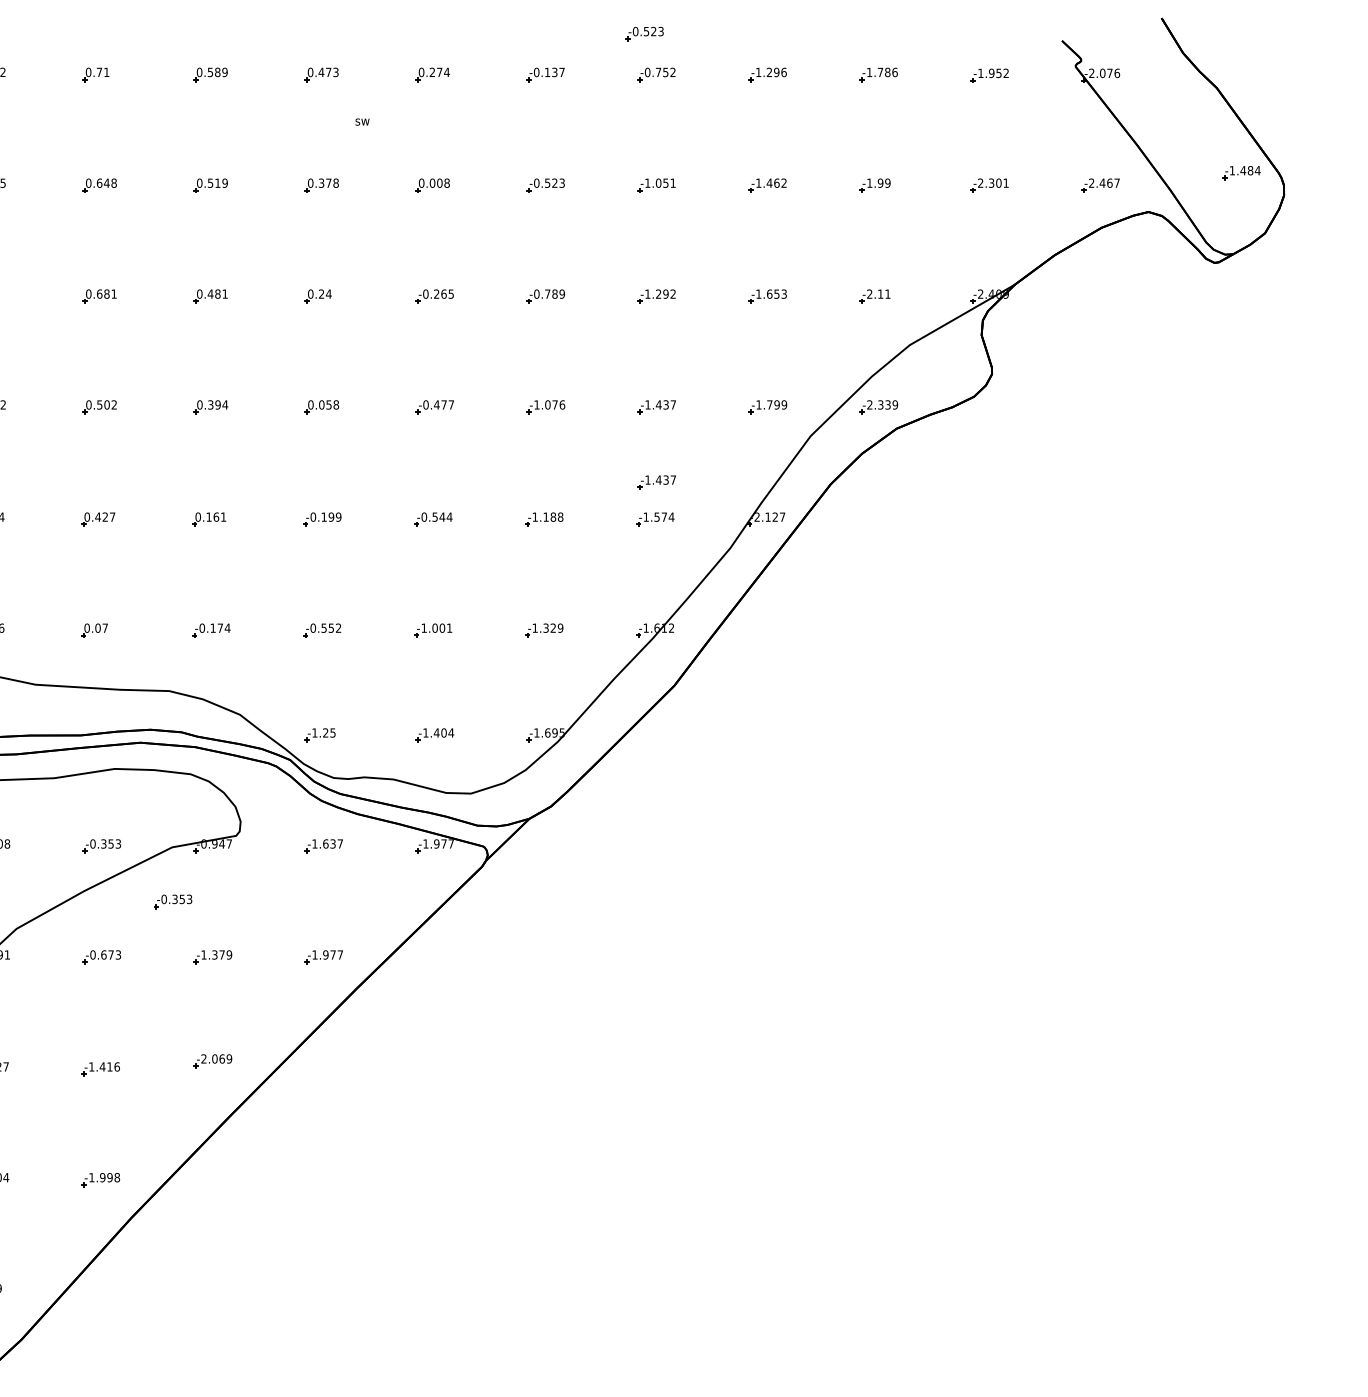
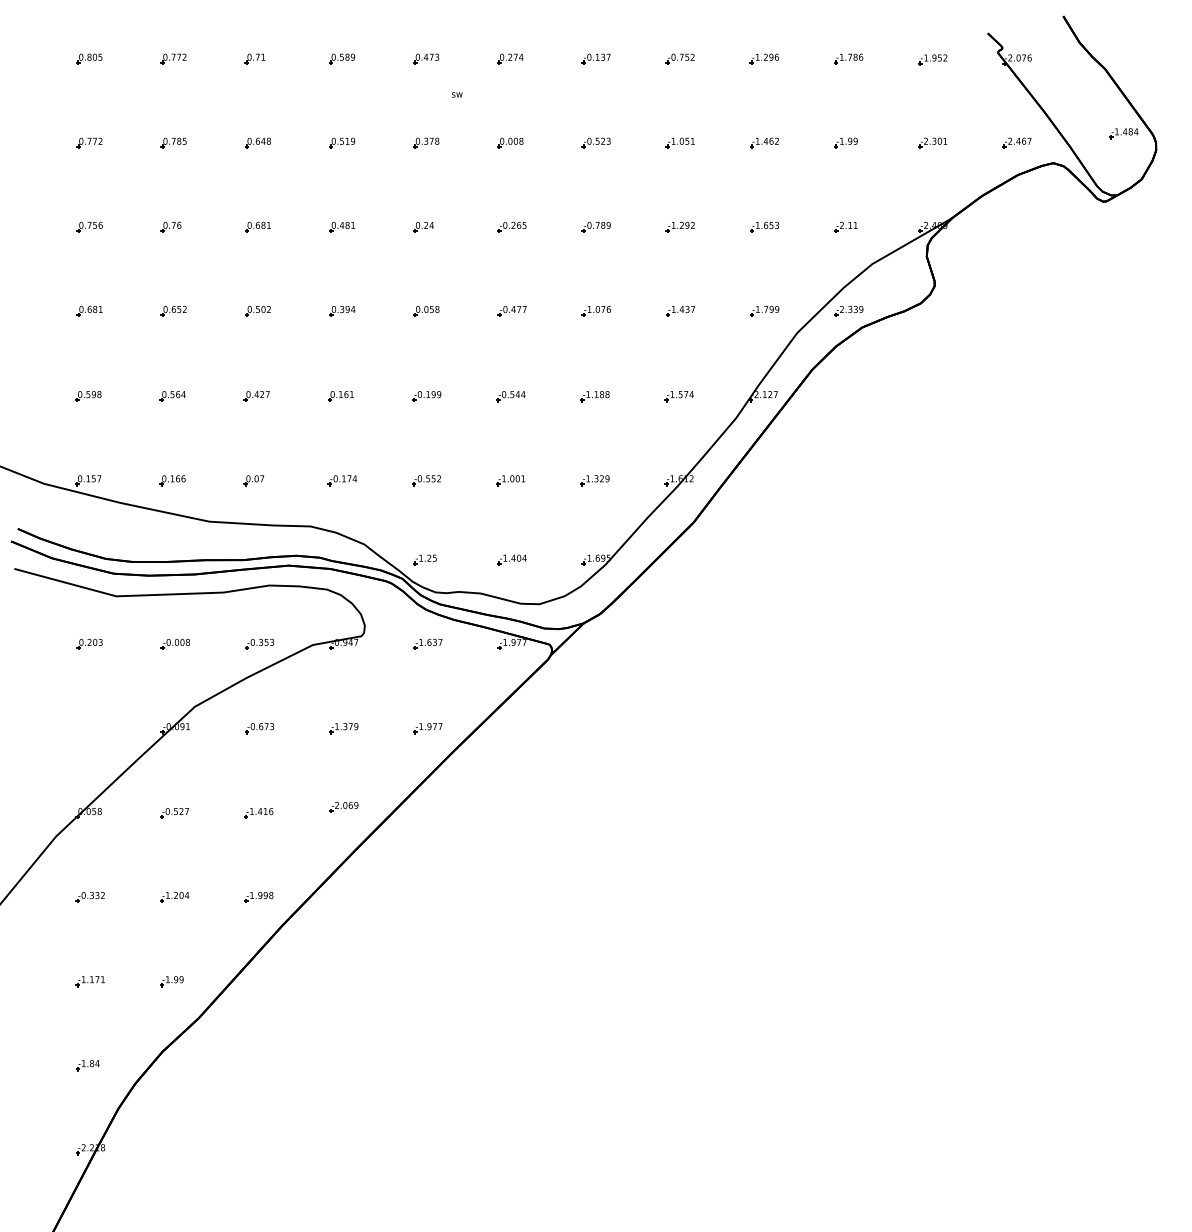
part: (643, 33) -> (670, 27), removed
part: (656, 481) -> (680, 367), removed
part: (172, 900) -> (313, 685), removed

